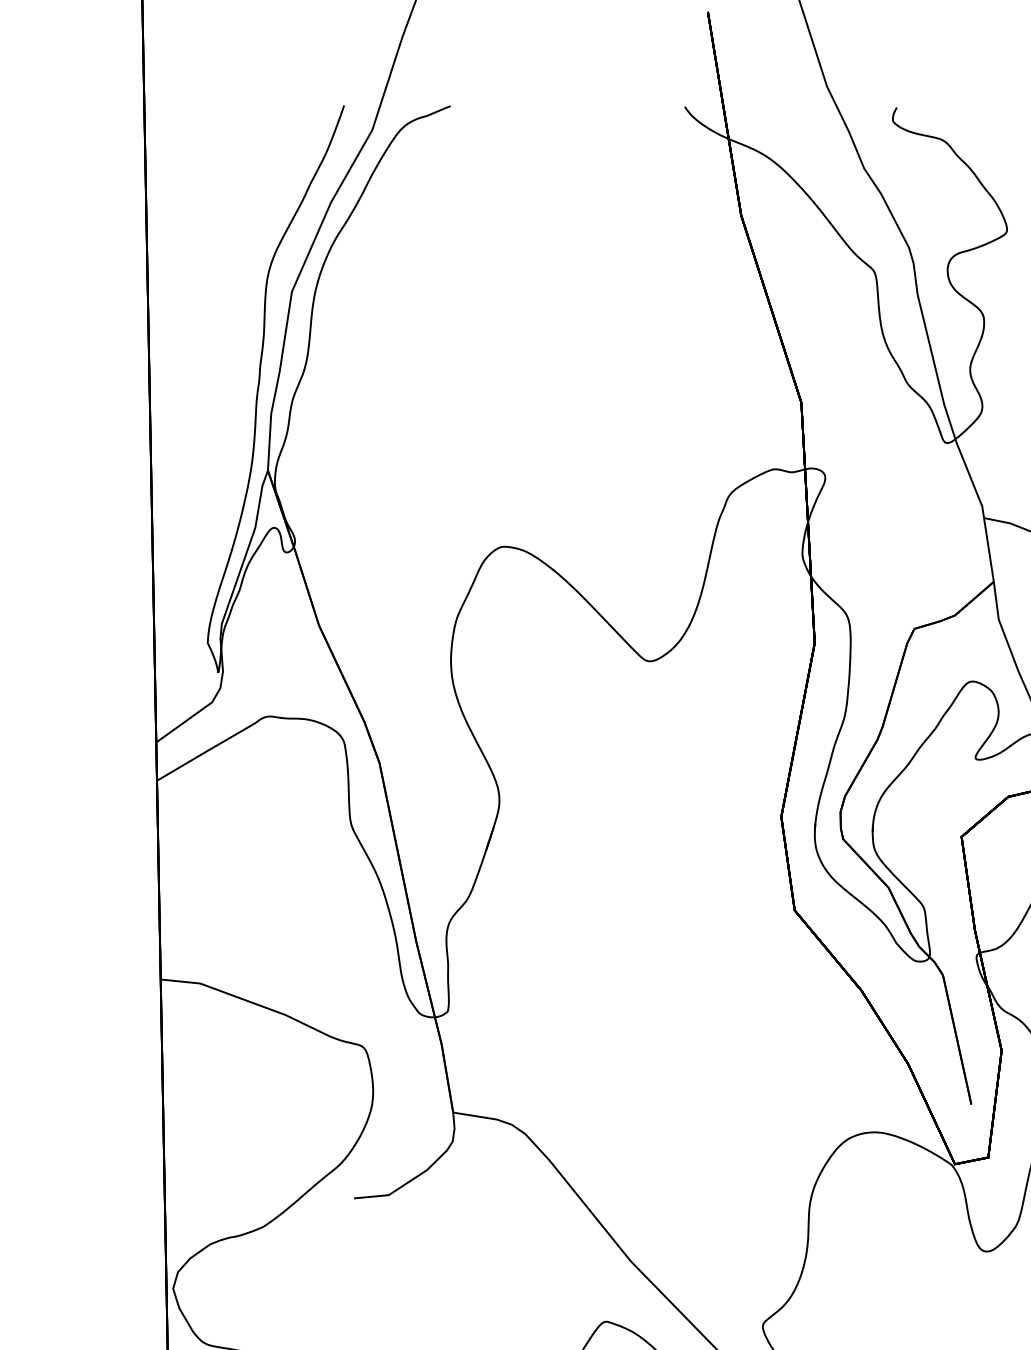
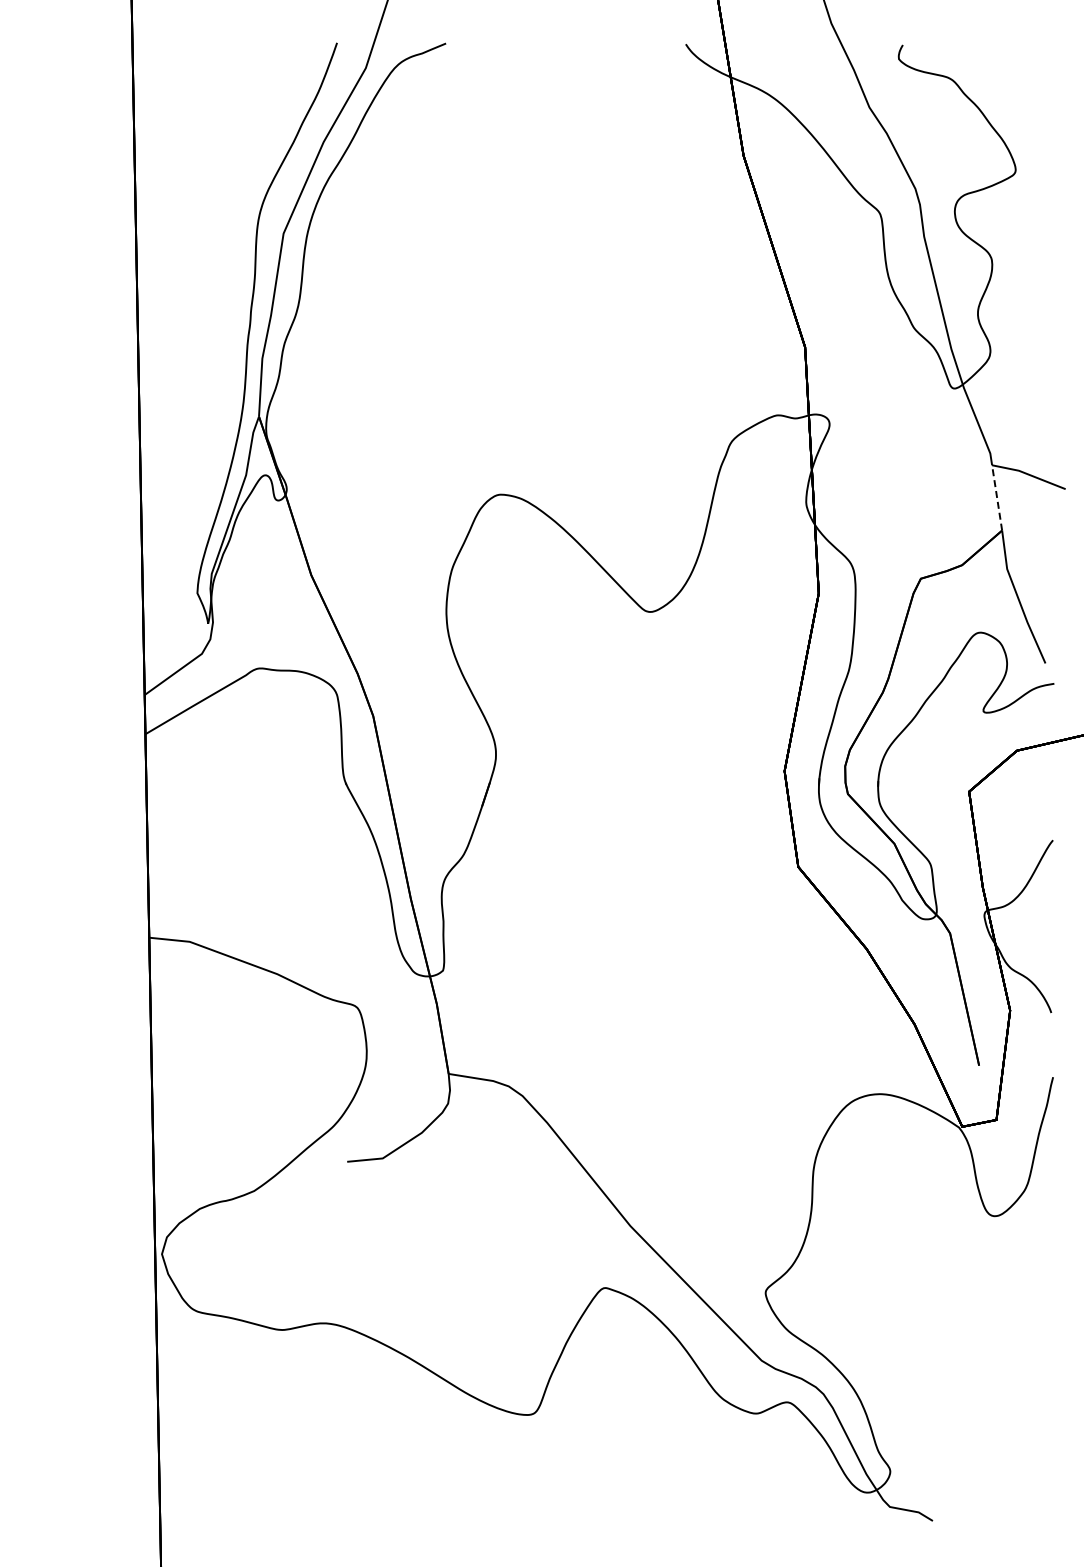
line: (989, 549) -> (997, 497), solid -> dashed

